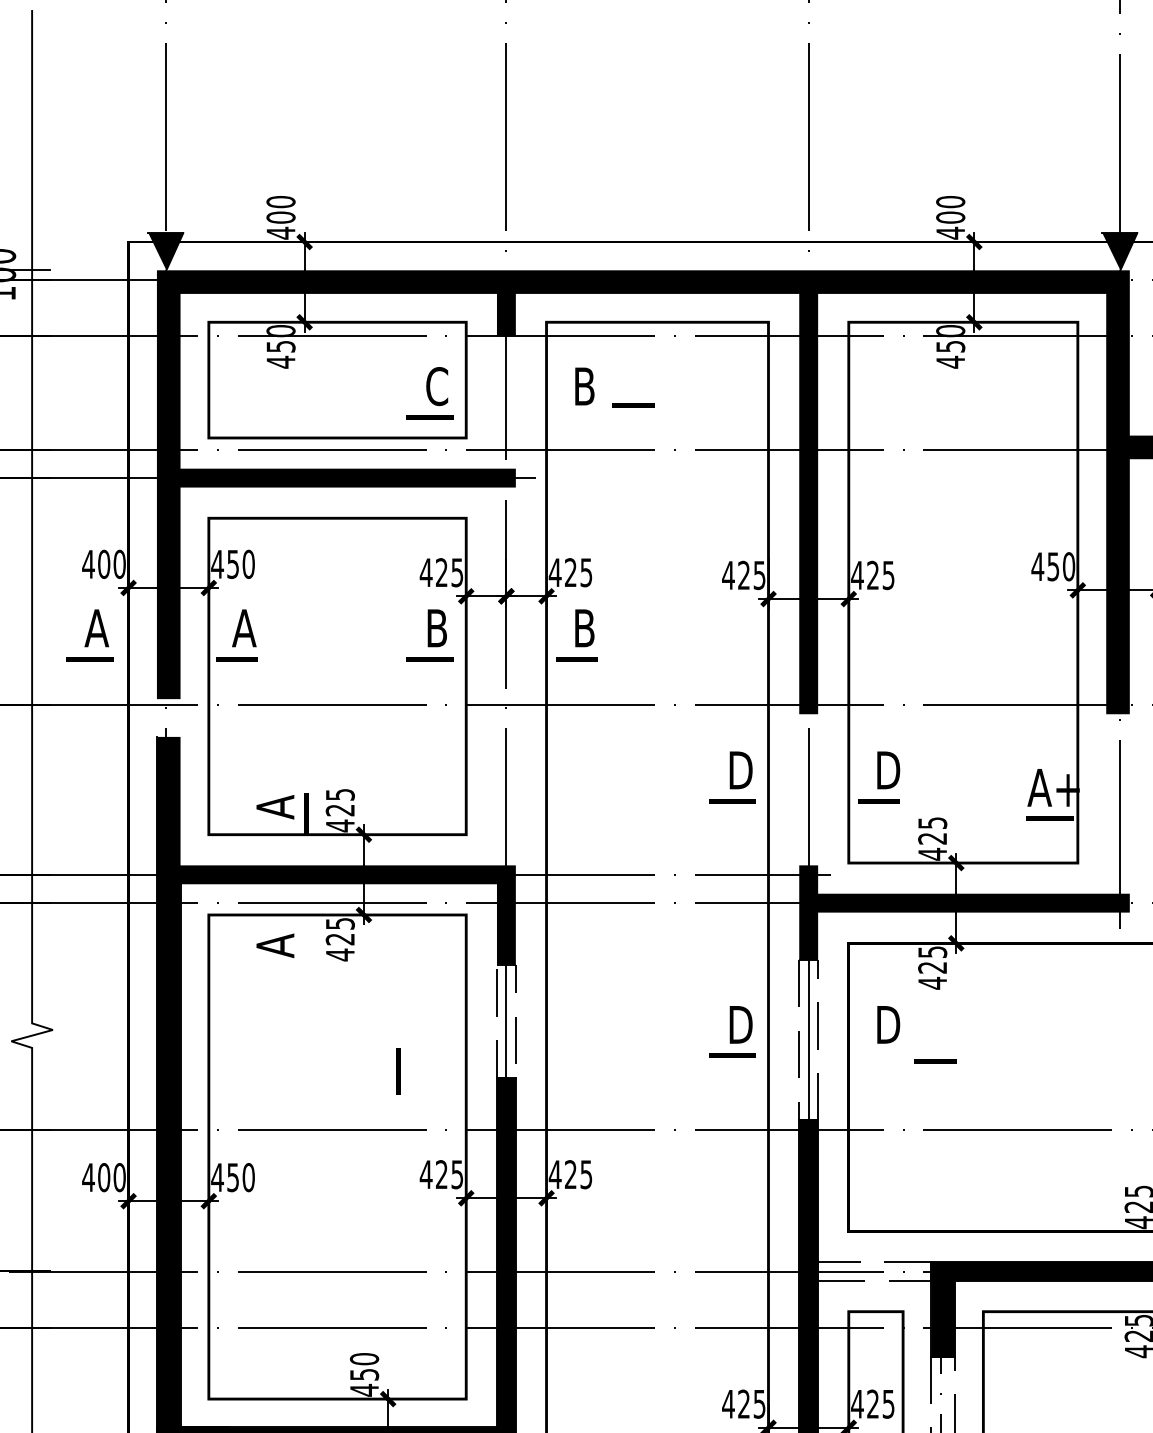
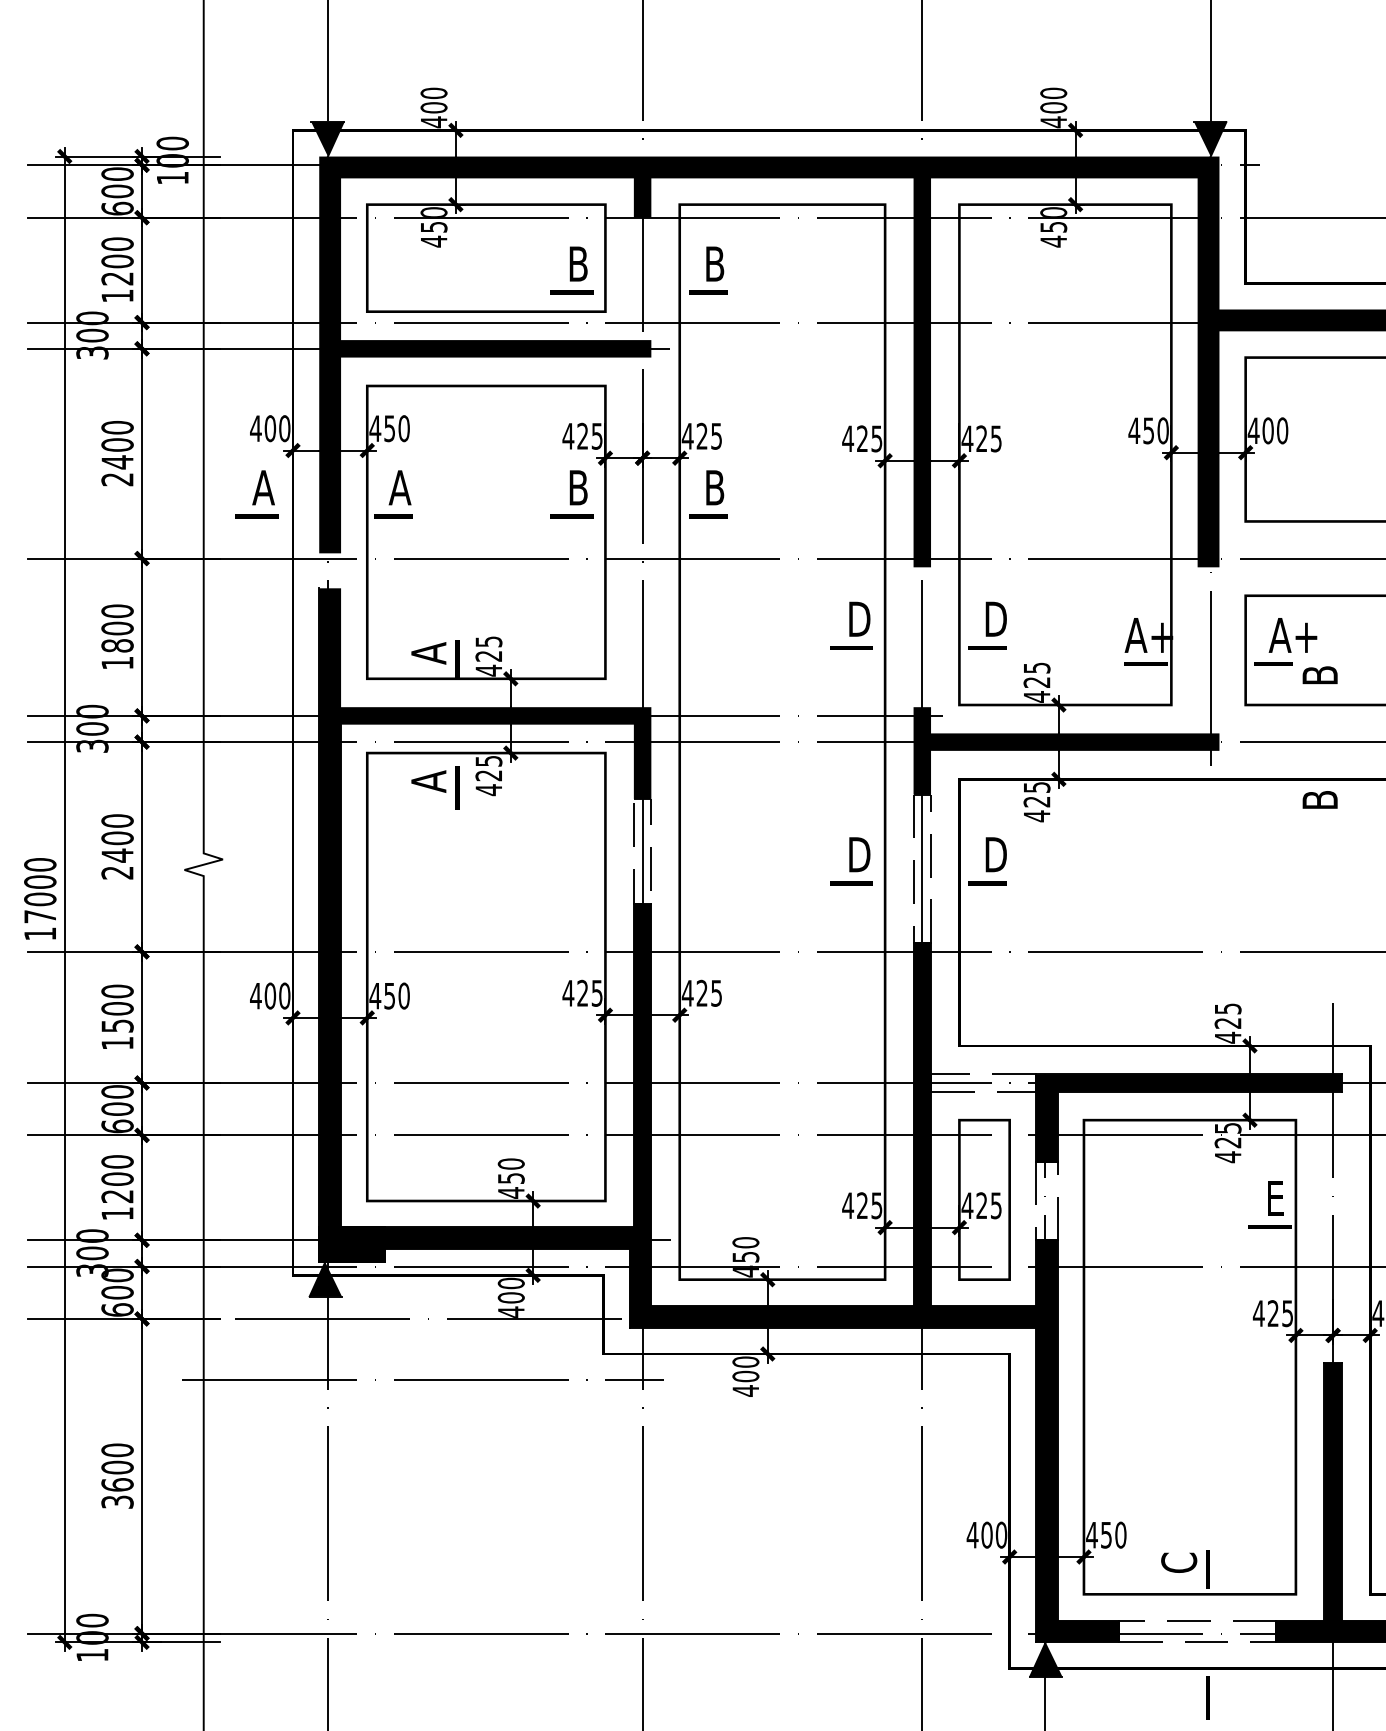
text: (437, 386) -> (578, 264), C -> B
line: (633, 405) -> (708, 292), moved
line: (935, 1061) -> (987, 883), moved
line: (398, 1071) -> (457, 787), moved

